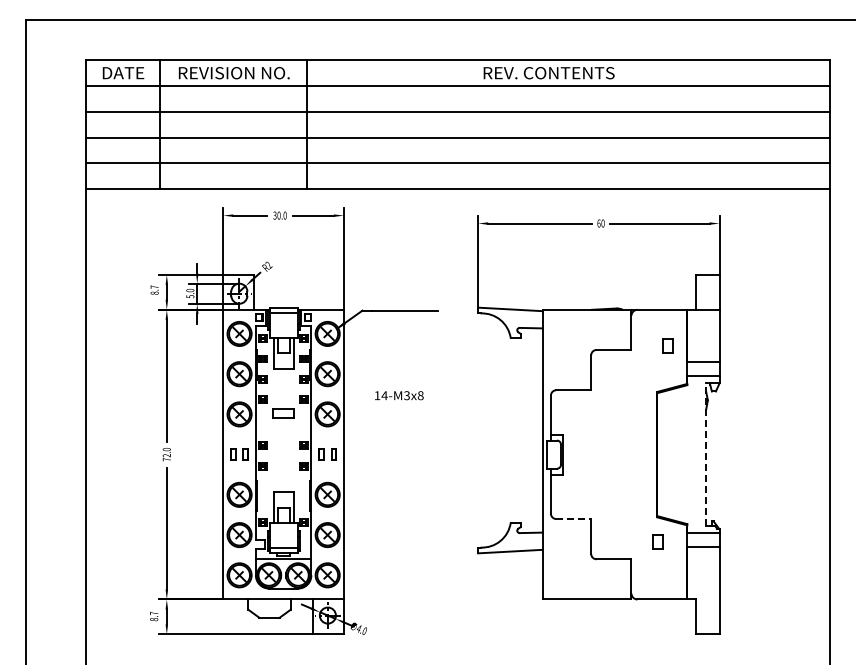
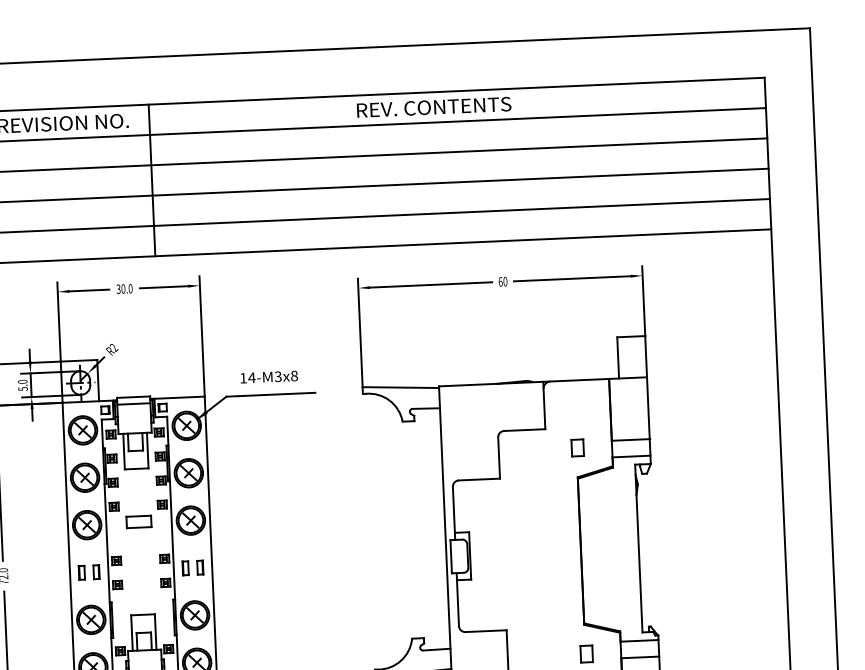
part: (667, 345) -> (576, 447), moved
text: (399, 395) -> (269, 376), moved
line: (706, 454) -> (639, 548), dashed -> solid
line: (573, 519) -> (485, 631), dashed -> solid

